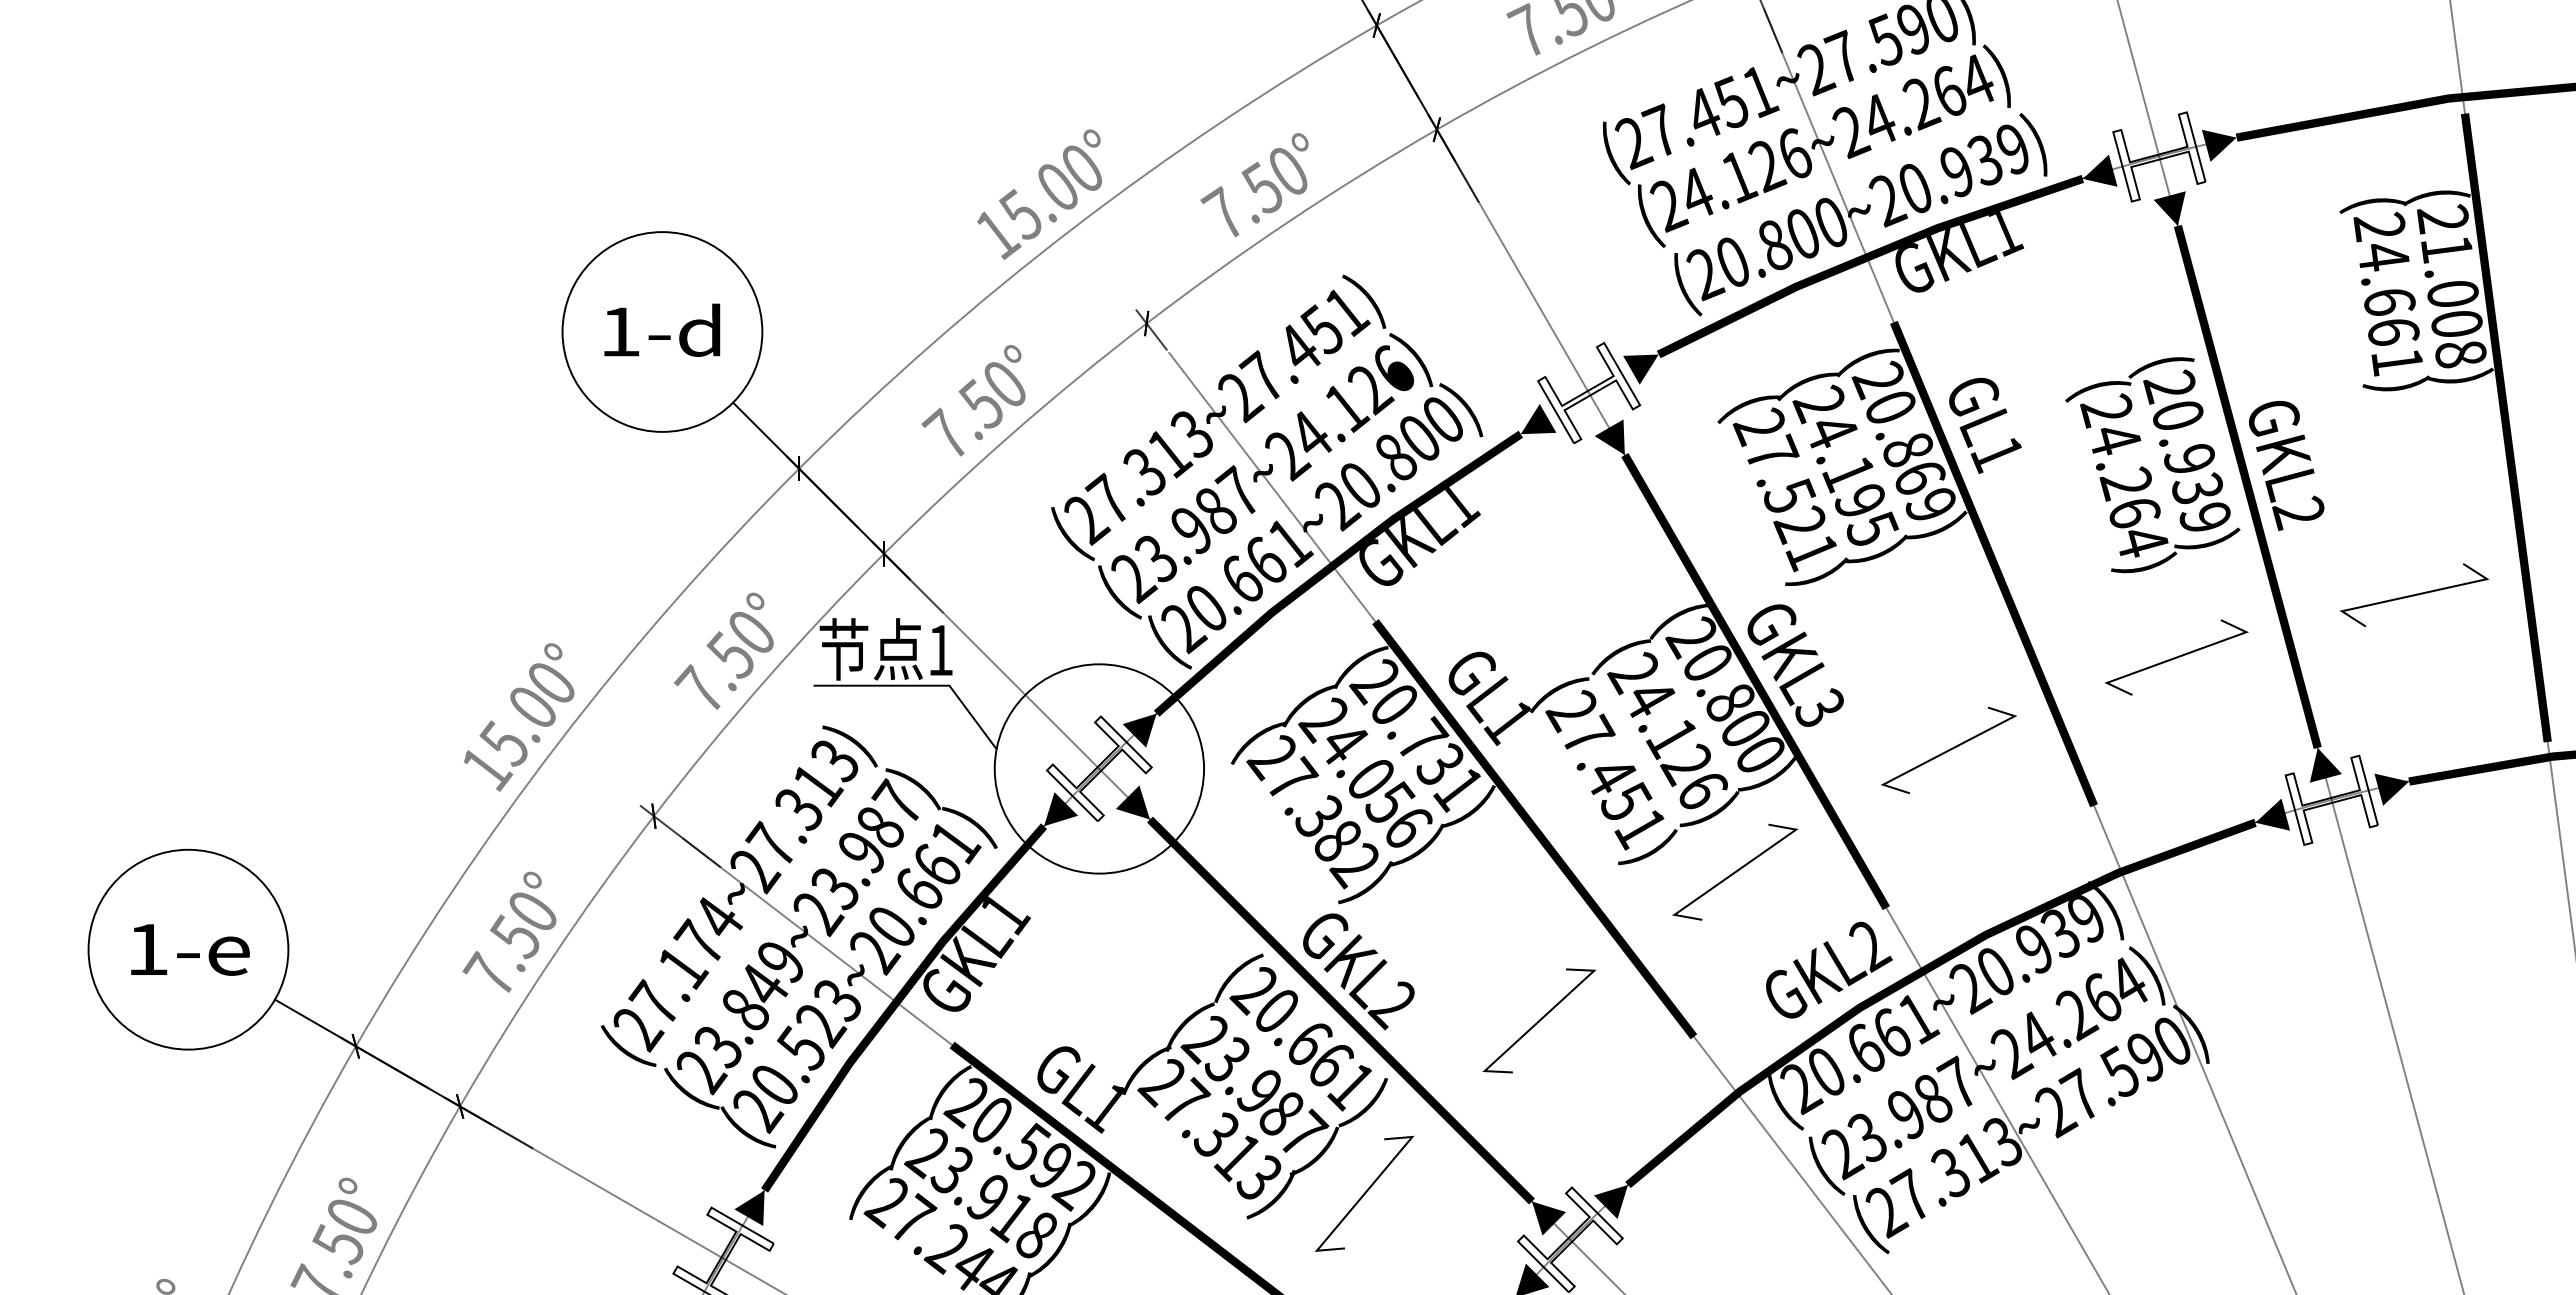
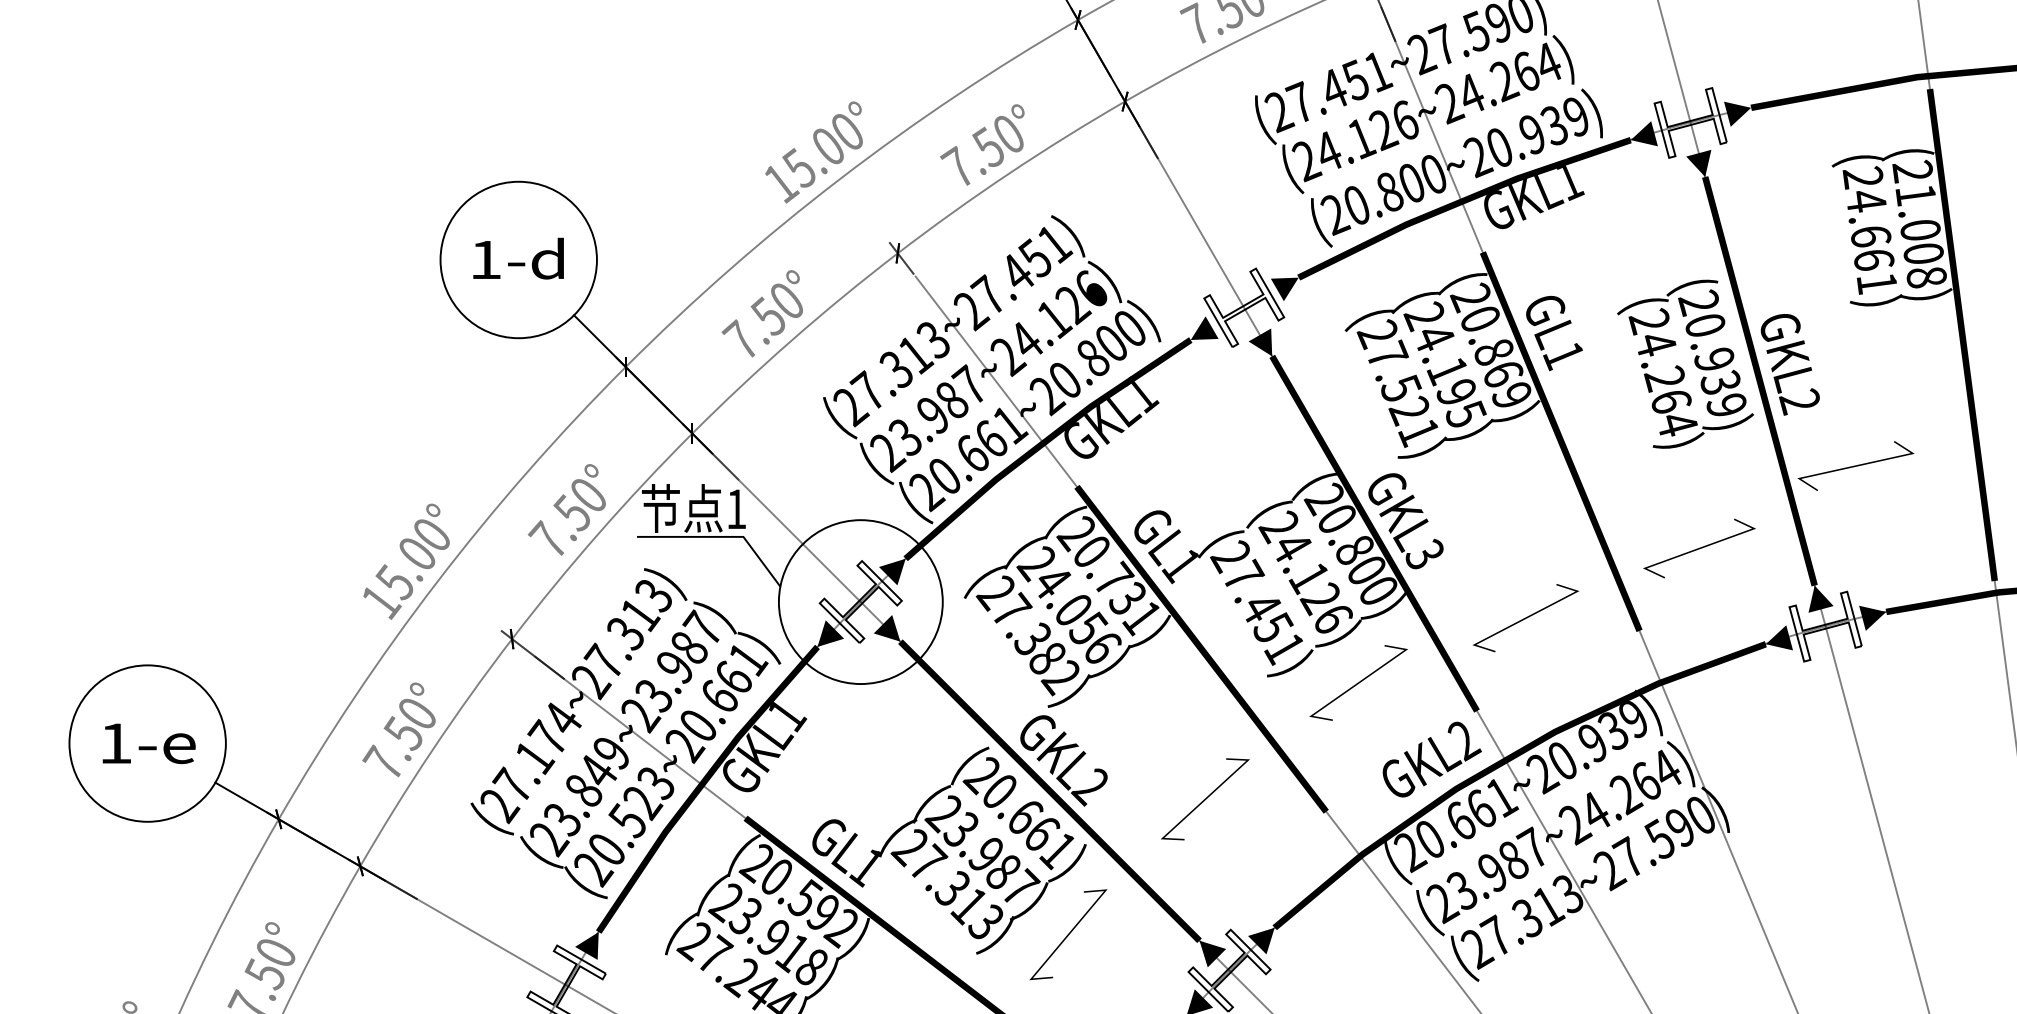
line: (2414, 594) -> (1855, 465), moved
line: (2176, 657) -> (1699, 548), moved
line: (1948, 750) -> (1525, 618), moved

